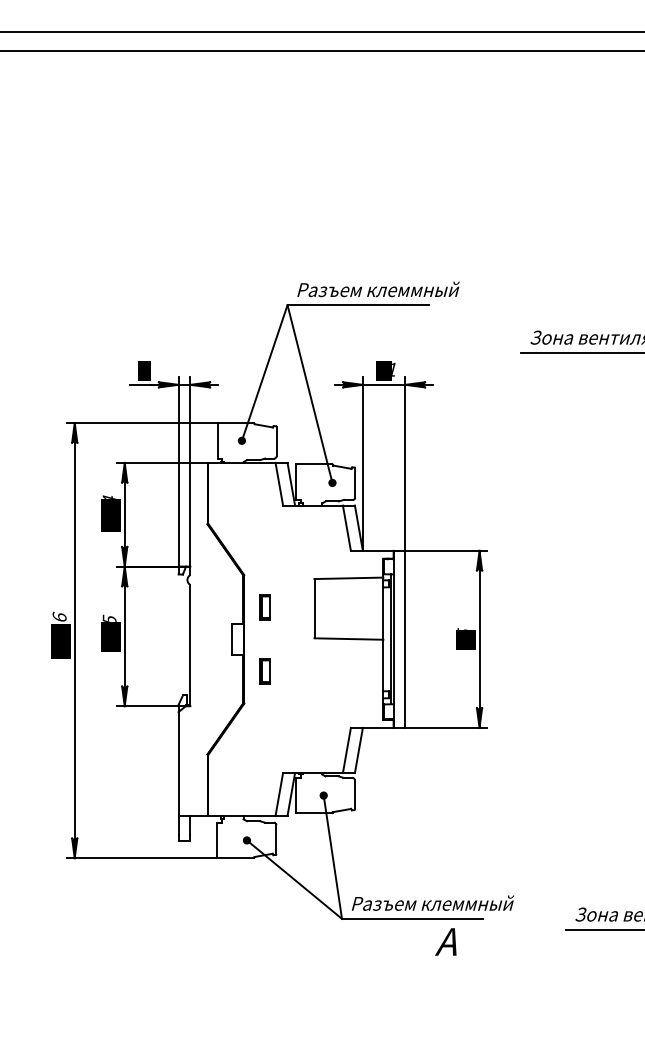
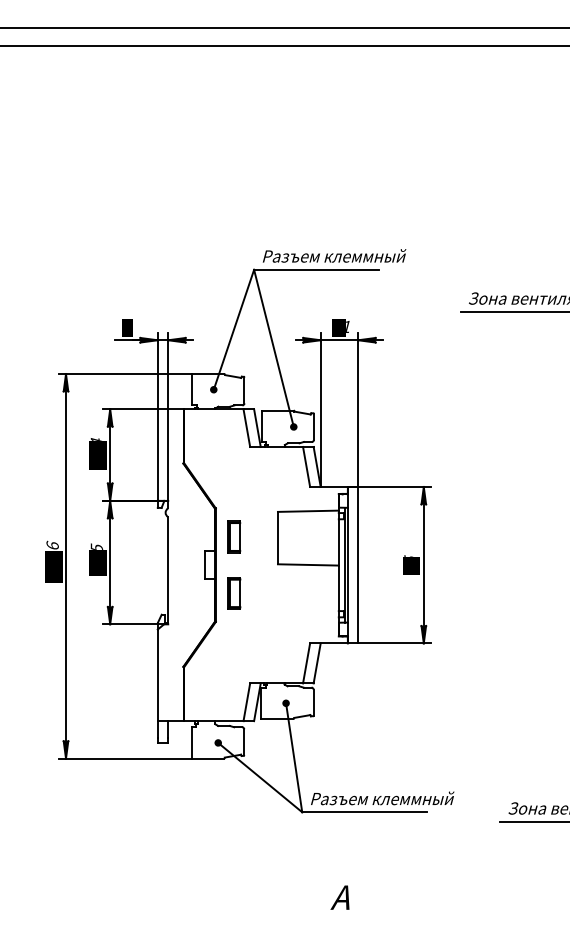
part: (265, 606) -> (234, 536), size x1.43
part: (265, 671) -> (234, 593), size x1.43
text: (445, 941) -> (339, 897), moved

